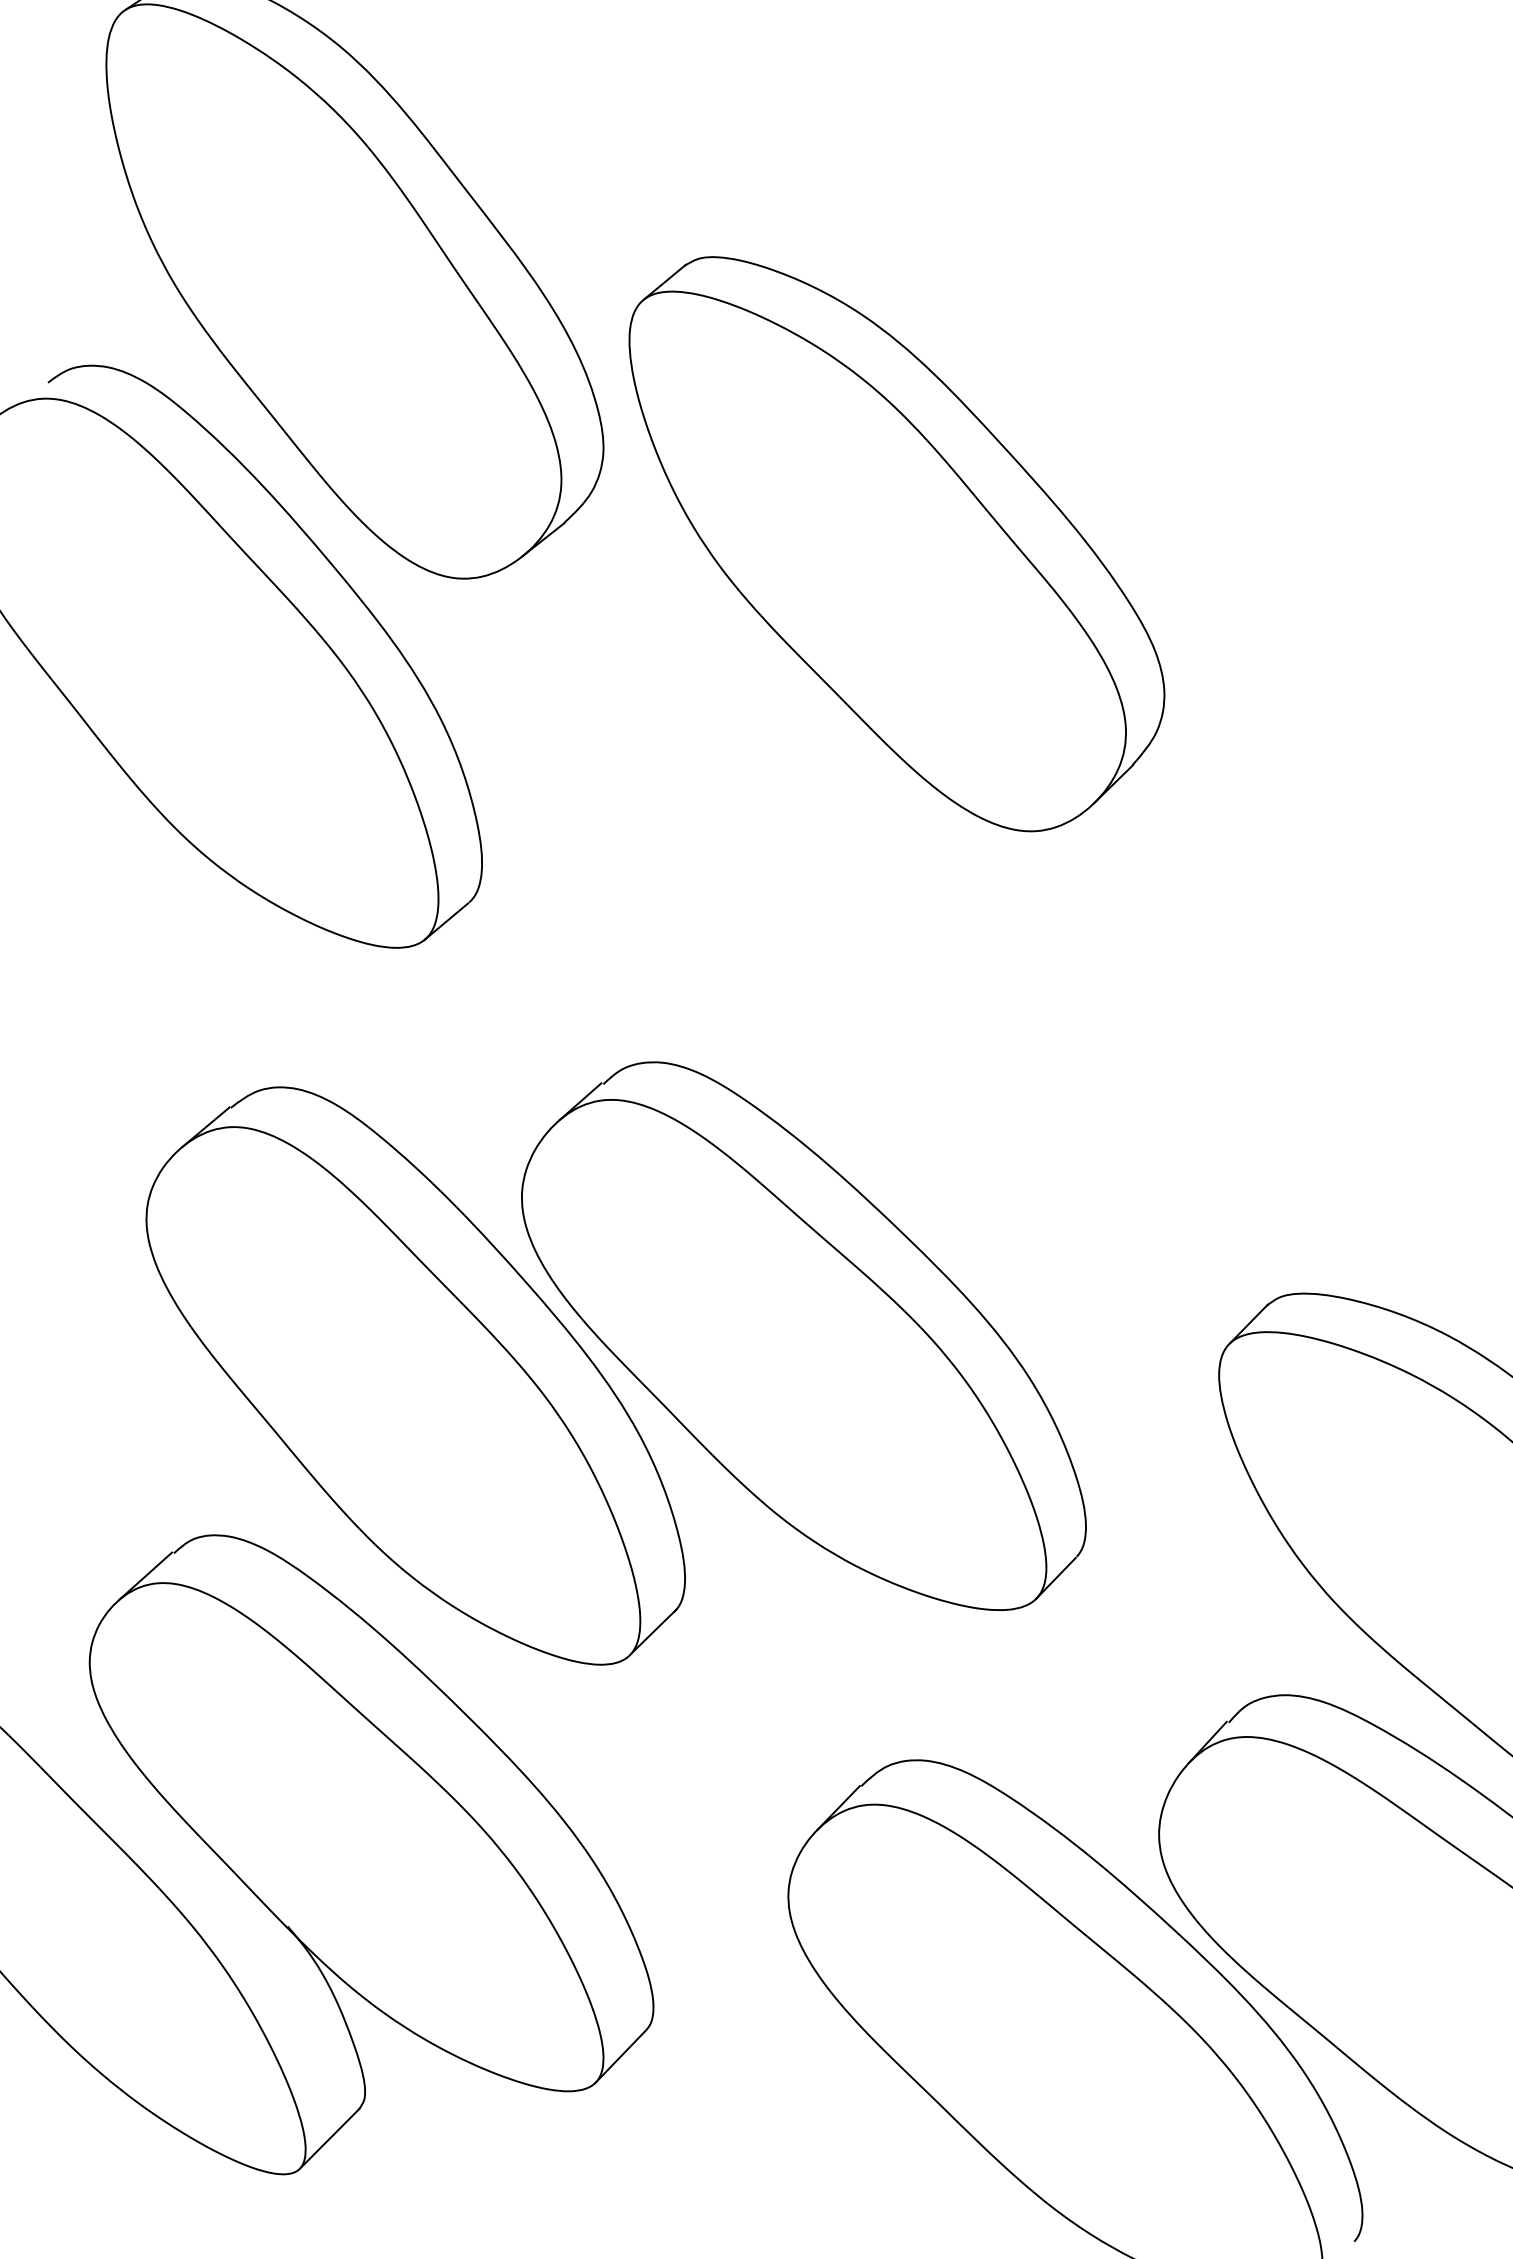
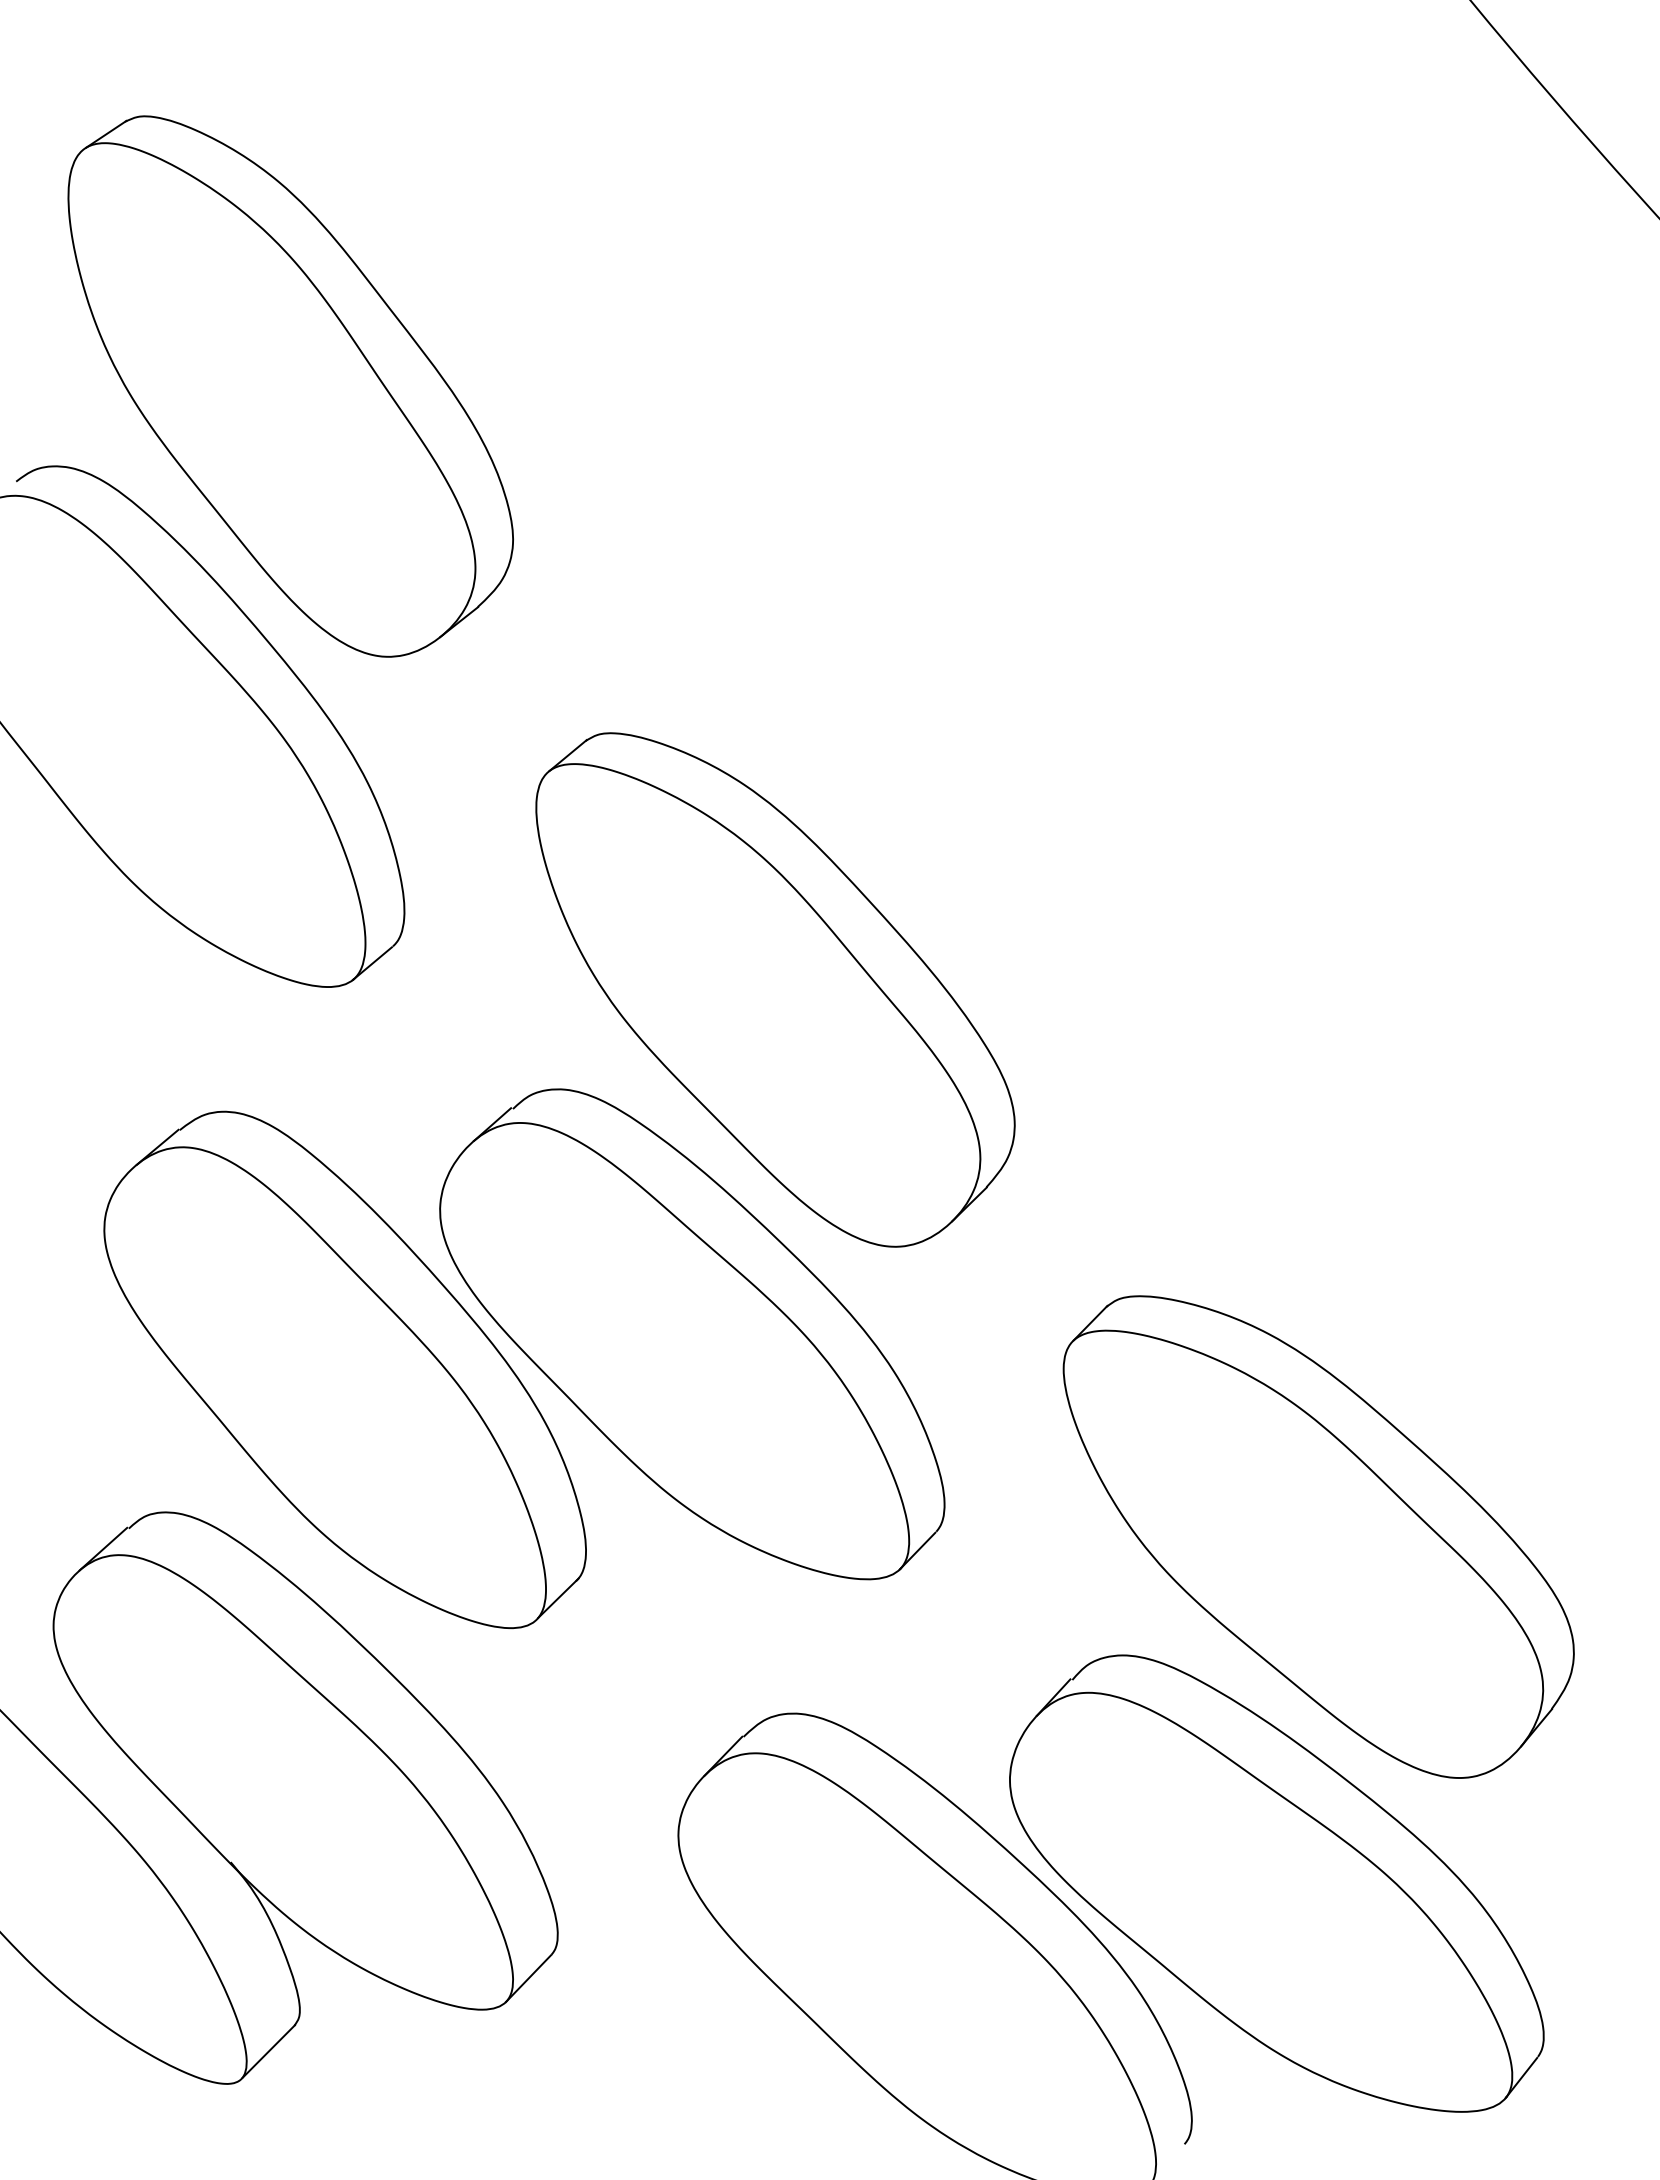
part: (896, 543) -> (775, 989), moved

